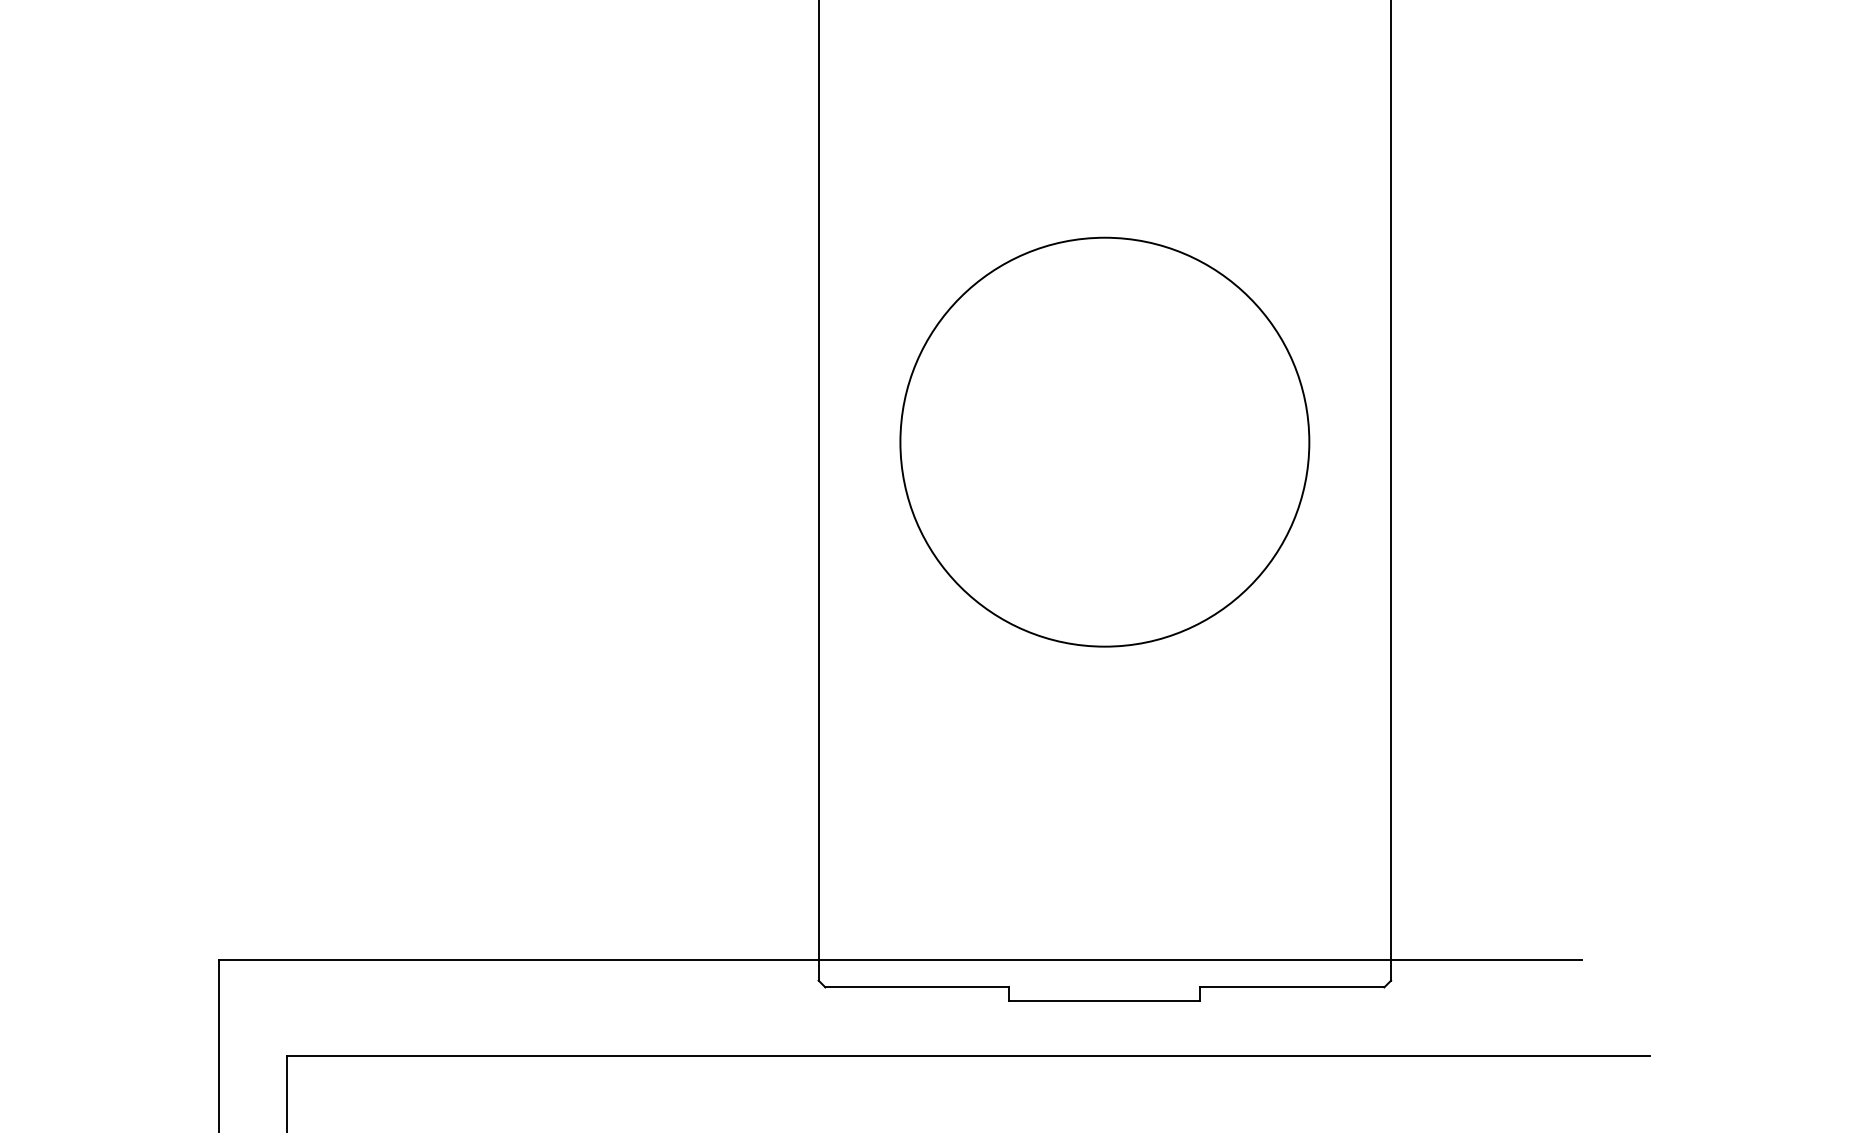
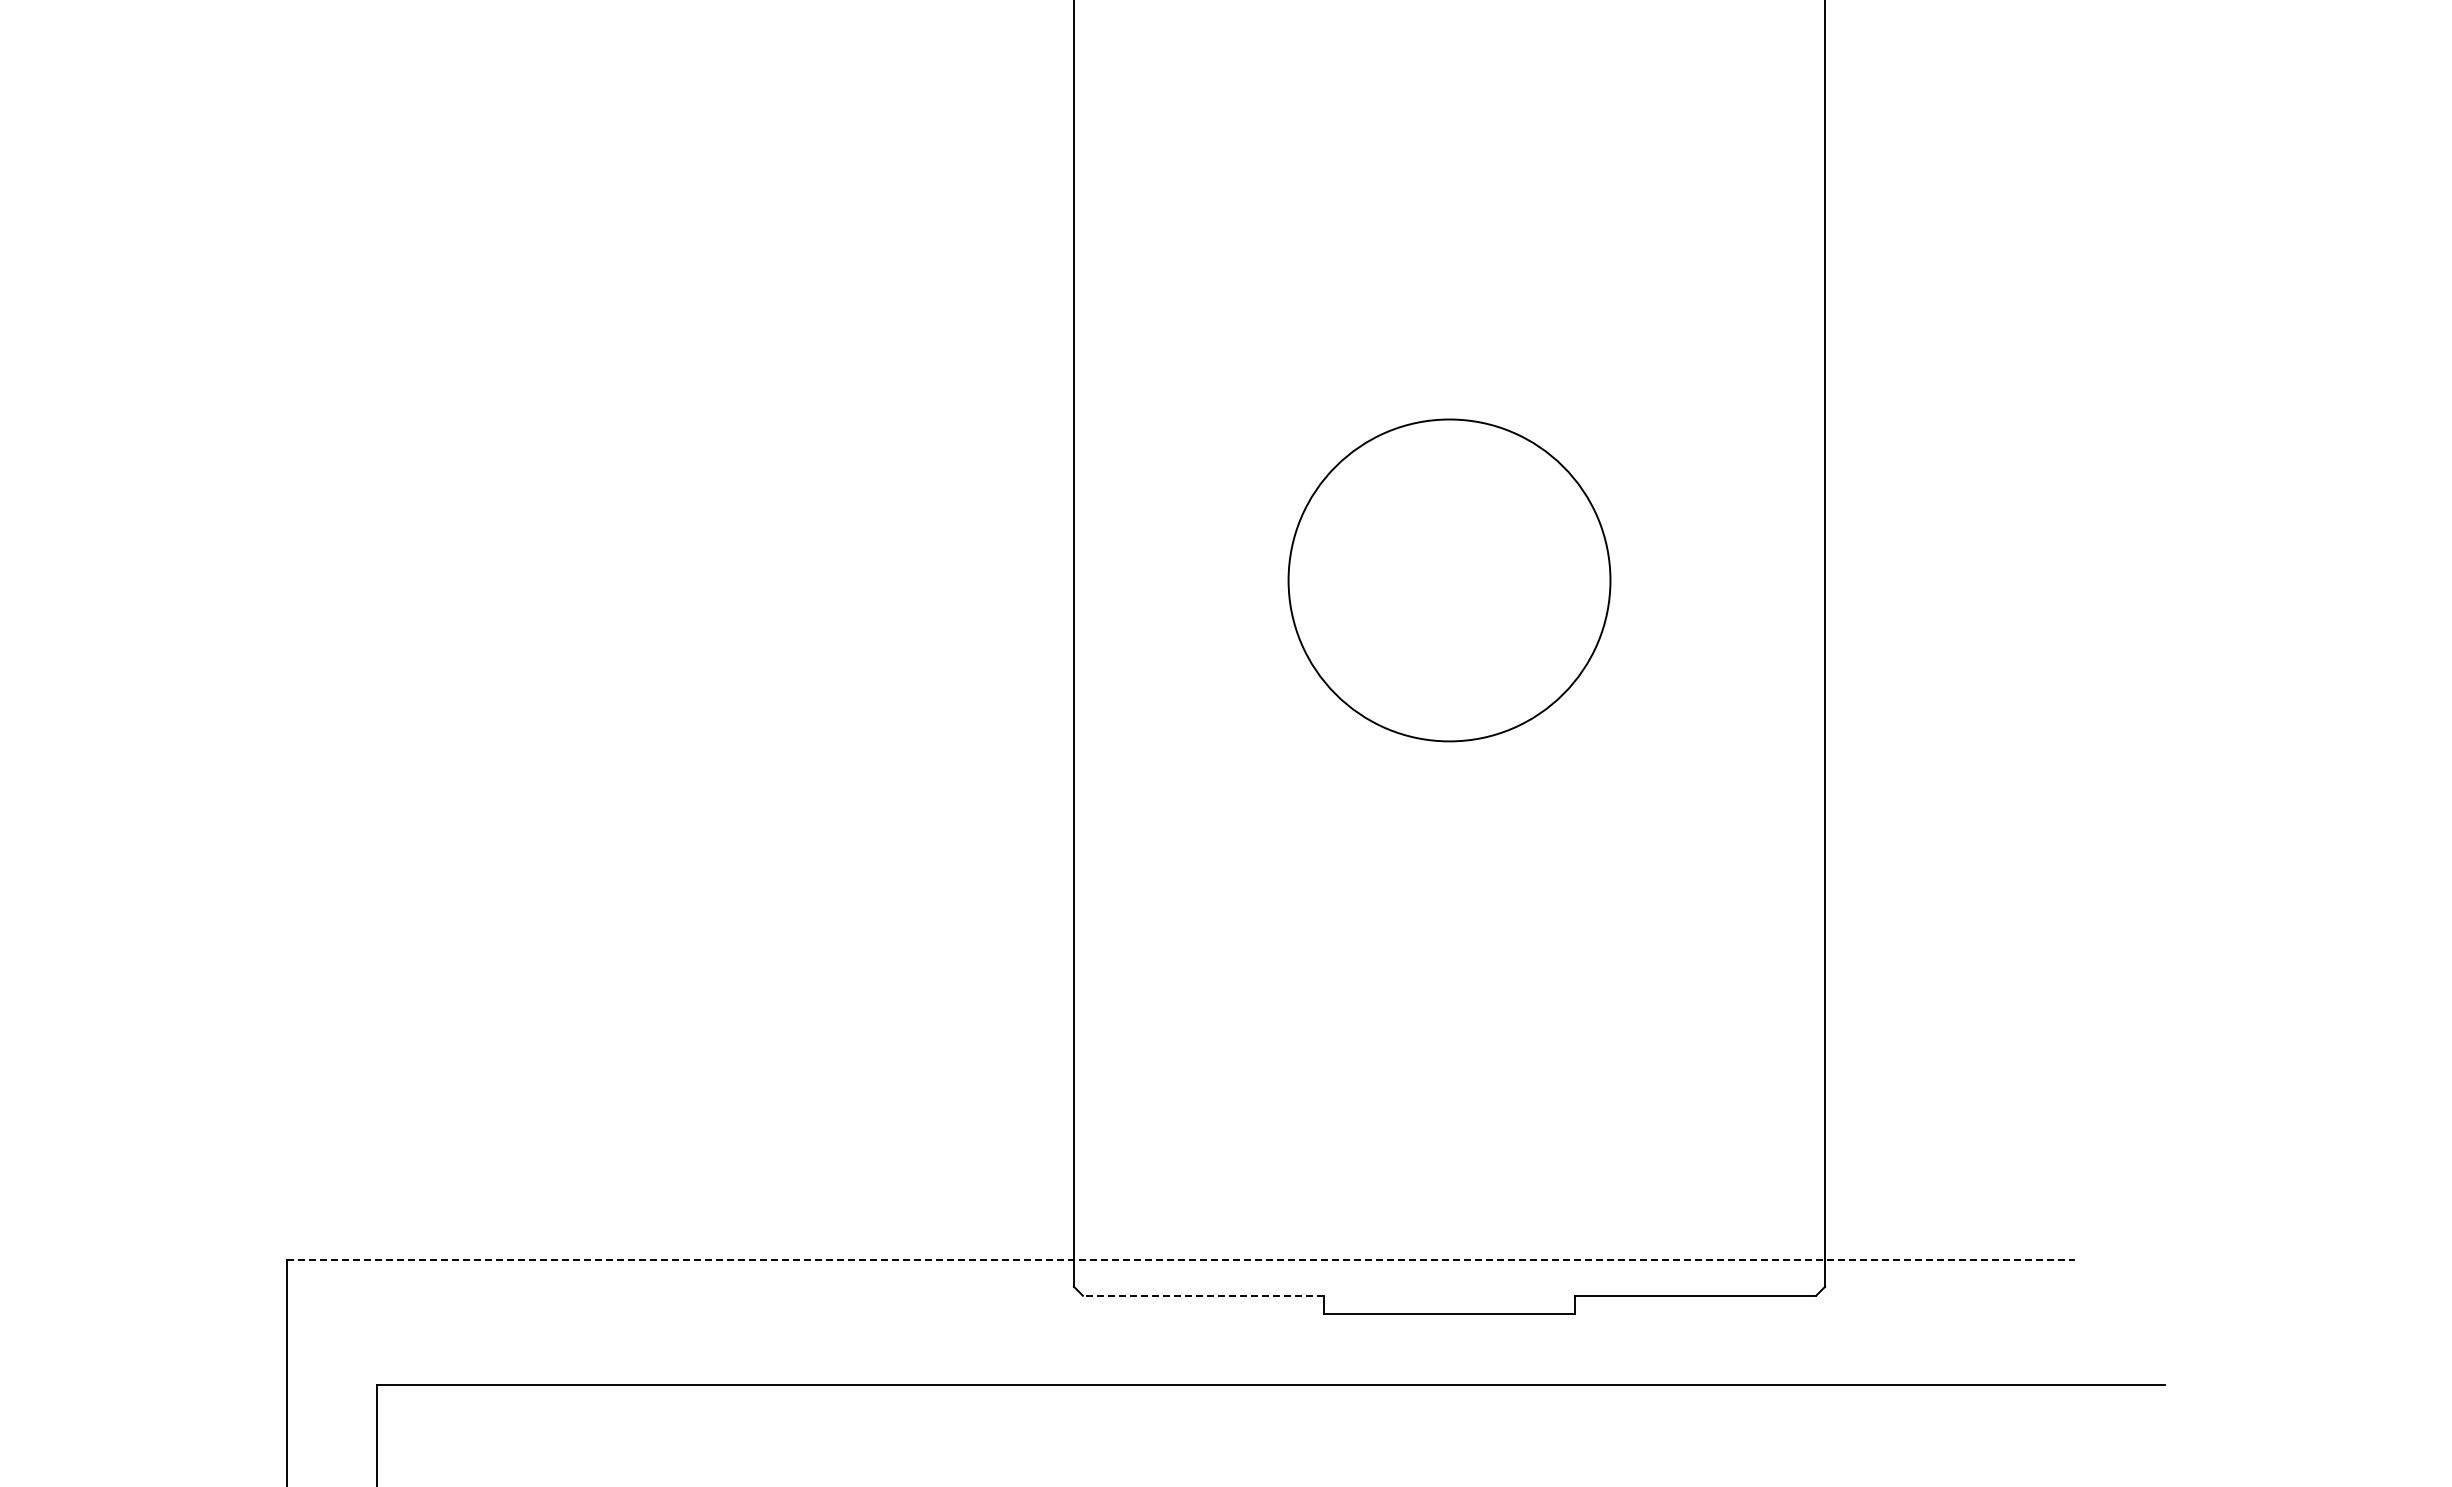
circle: (1104, 442) -> (1449, 580), size x0.6
line: (900, 959) -> (1181, 1259), solid -> dashed
line: (917, 987) -> (1203, 1295), solid -> dashed

